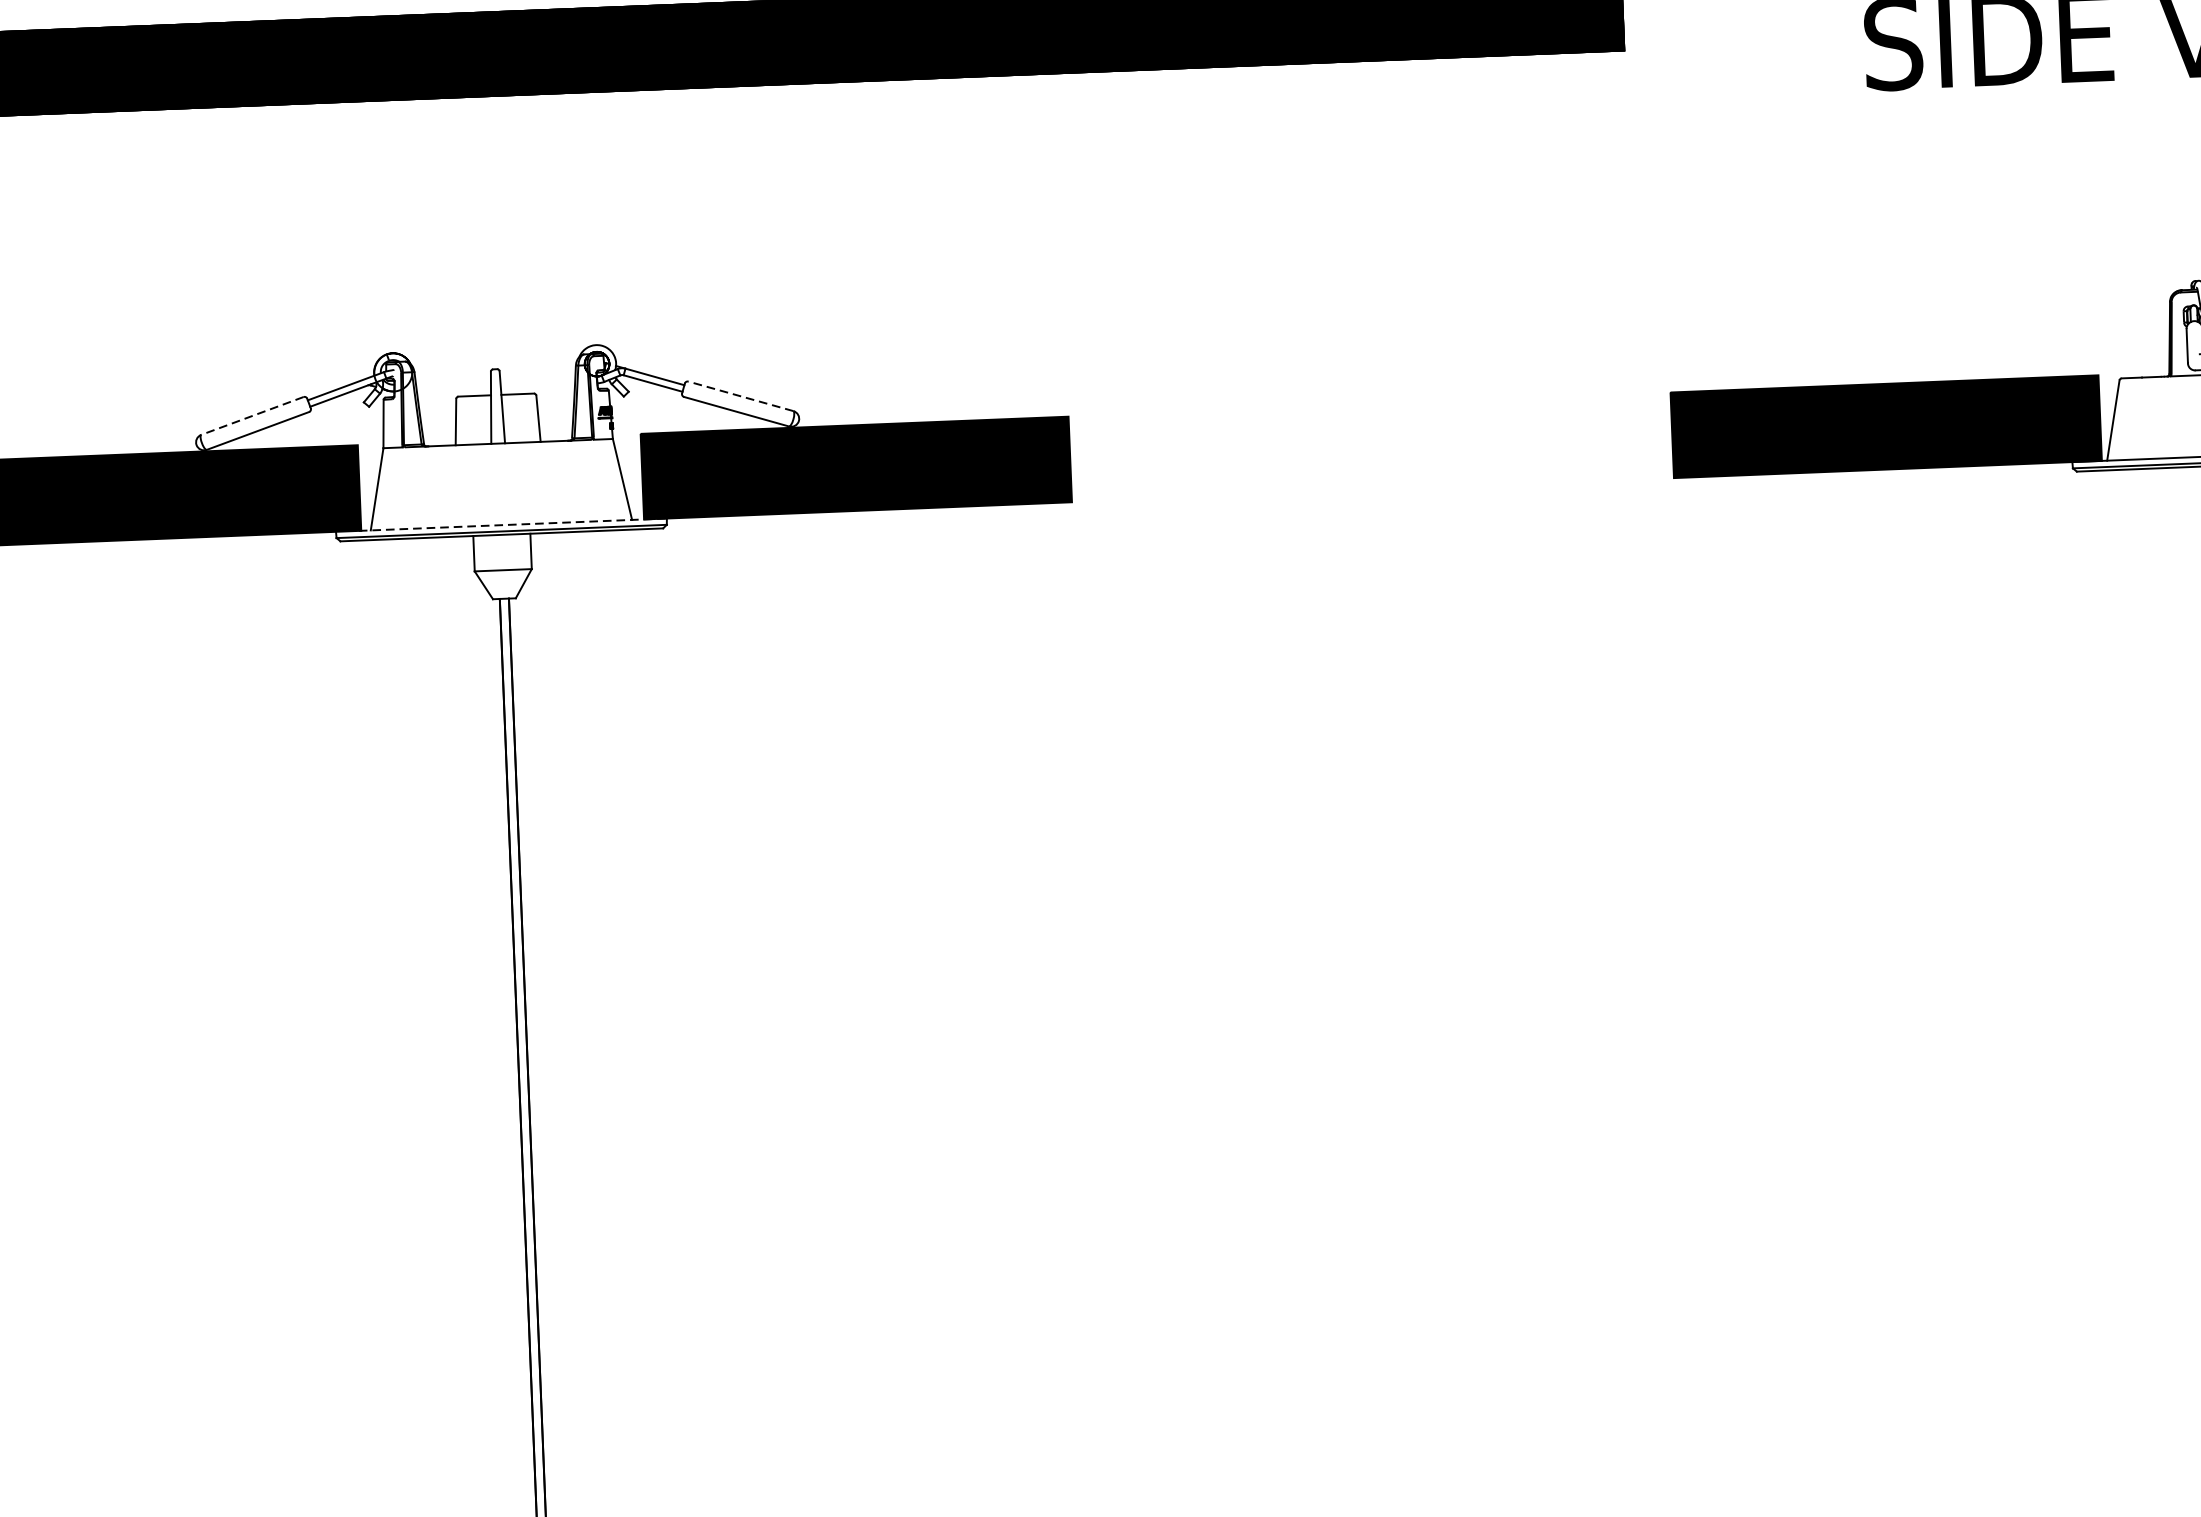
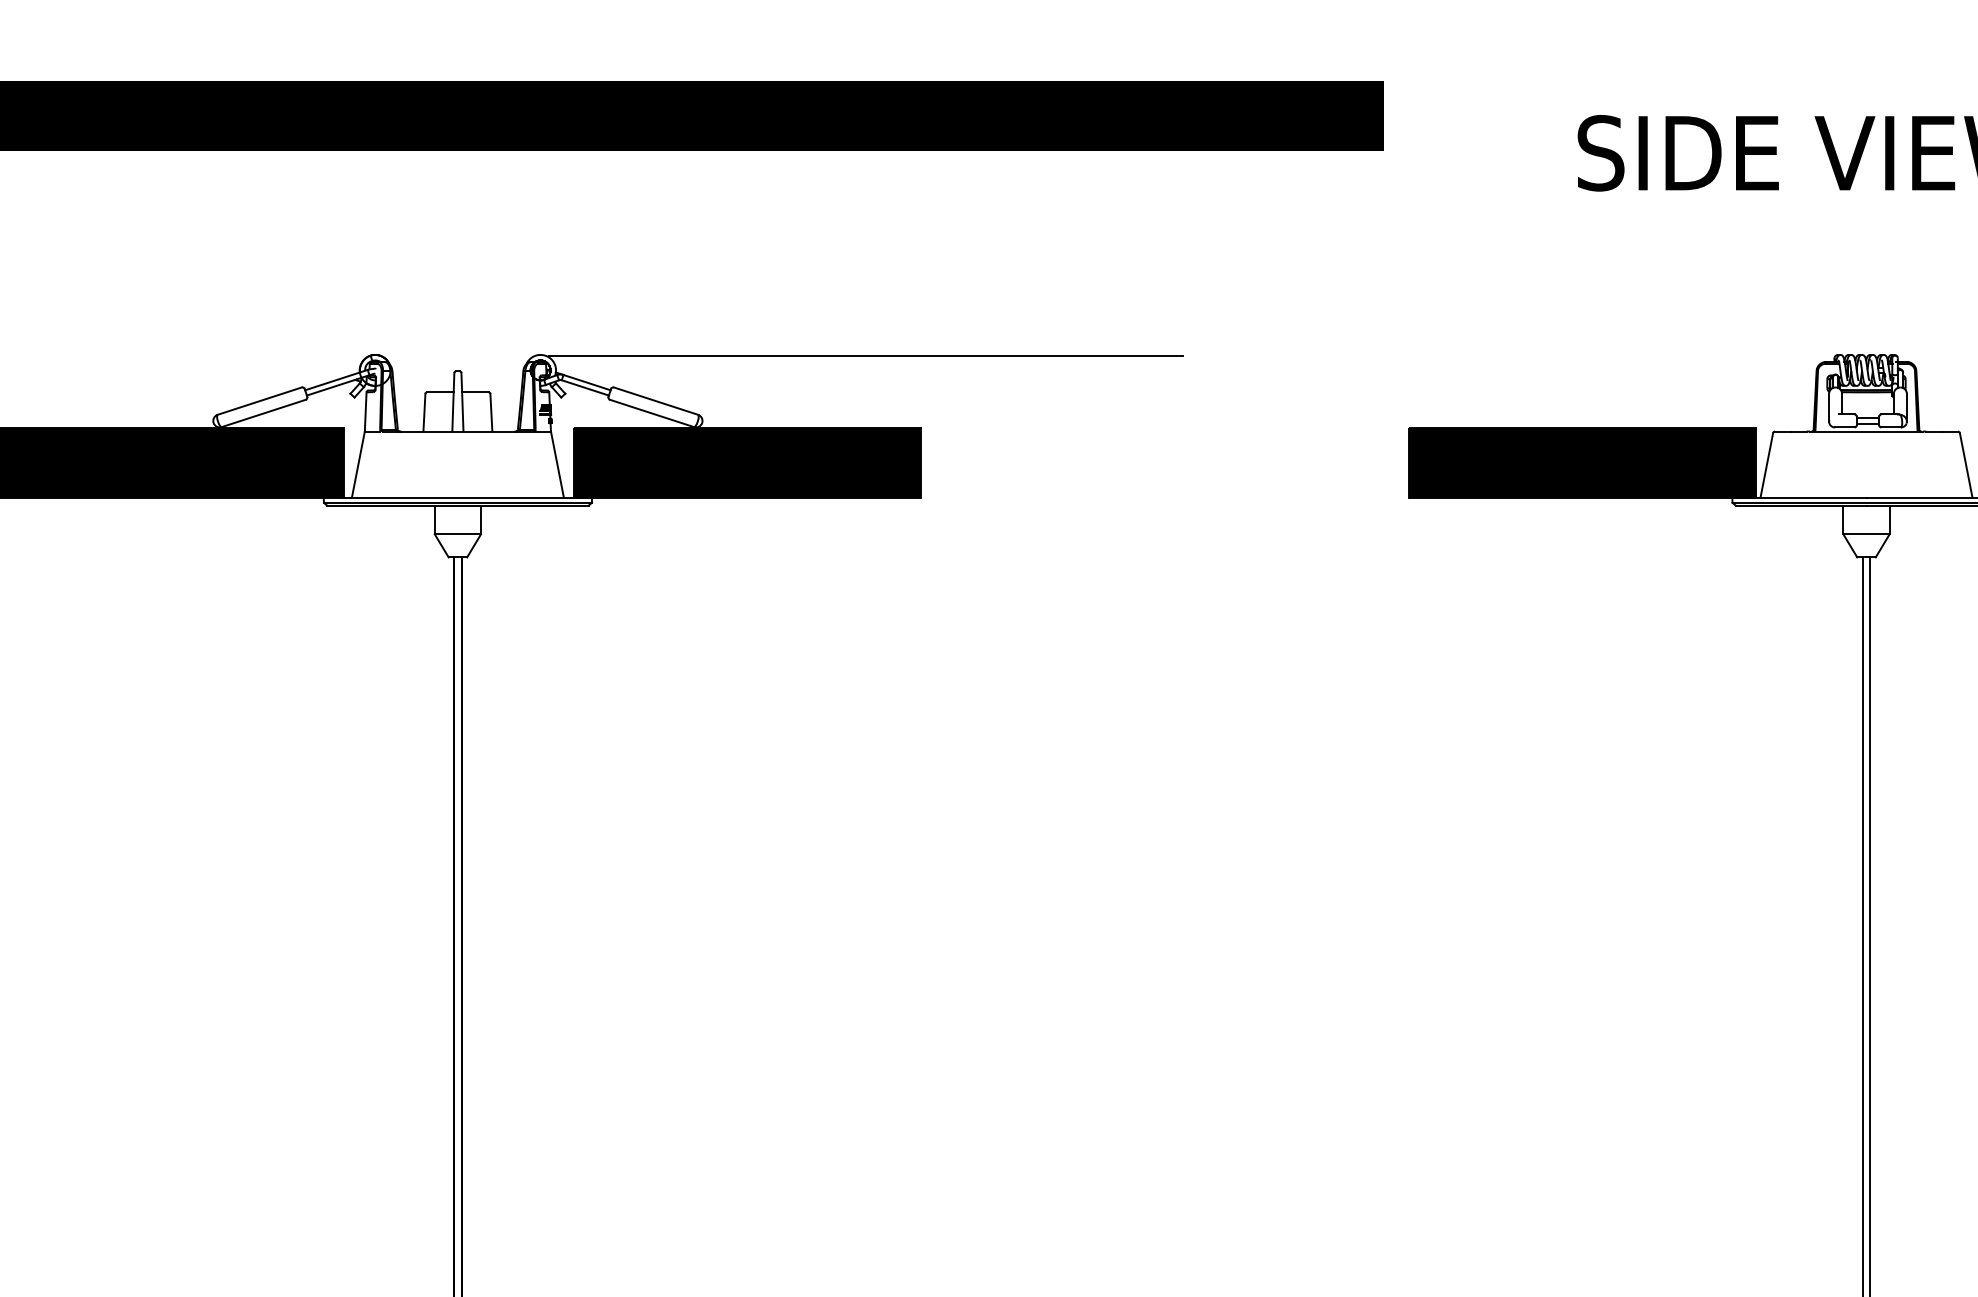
line: (996, 329) -> (865, 355), added
line: (740, 395) -> (655, 400), dashed -> solid
line: (252, 416) -> (259, 401), dashed -> solid
line: (513, 524) -> (467, 497), dashed -> solid

